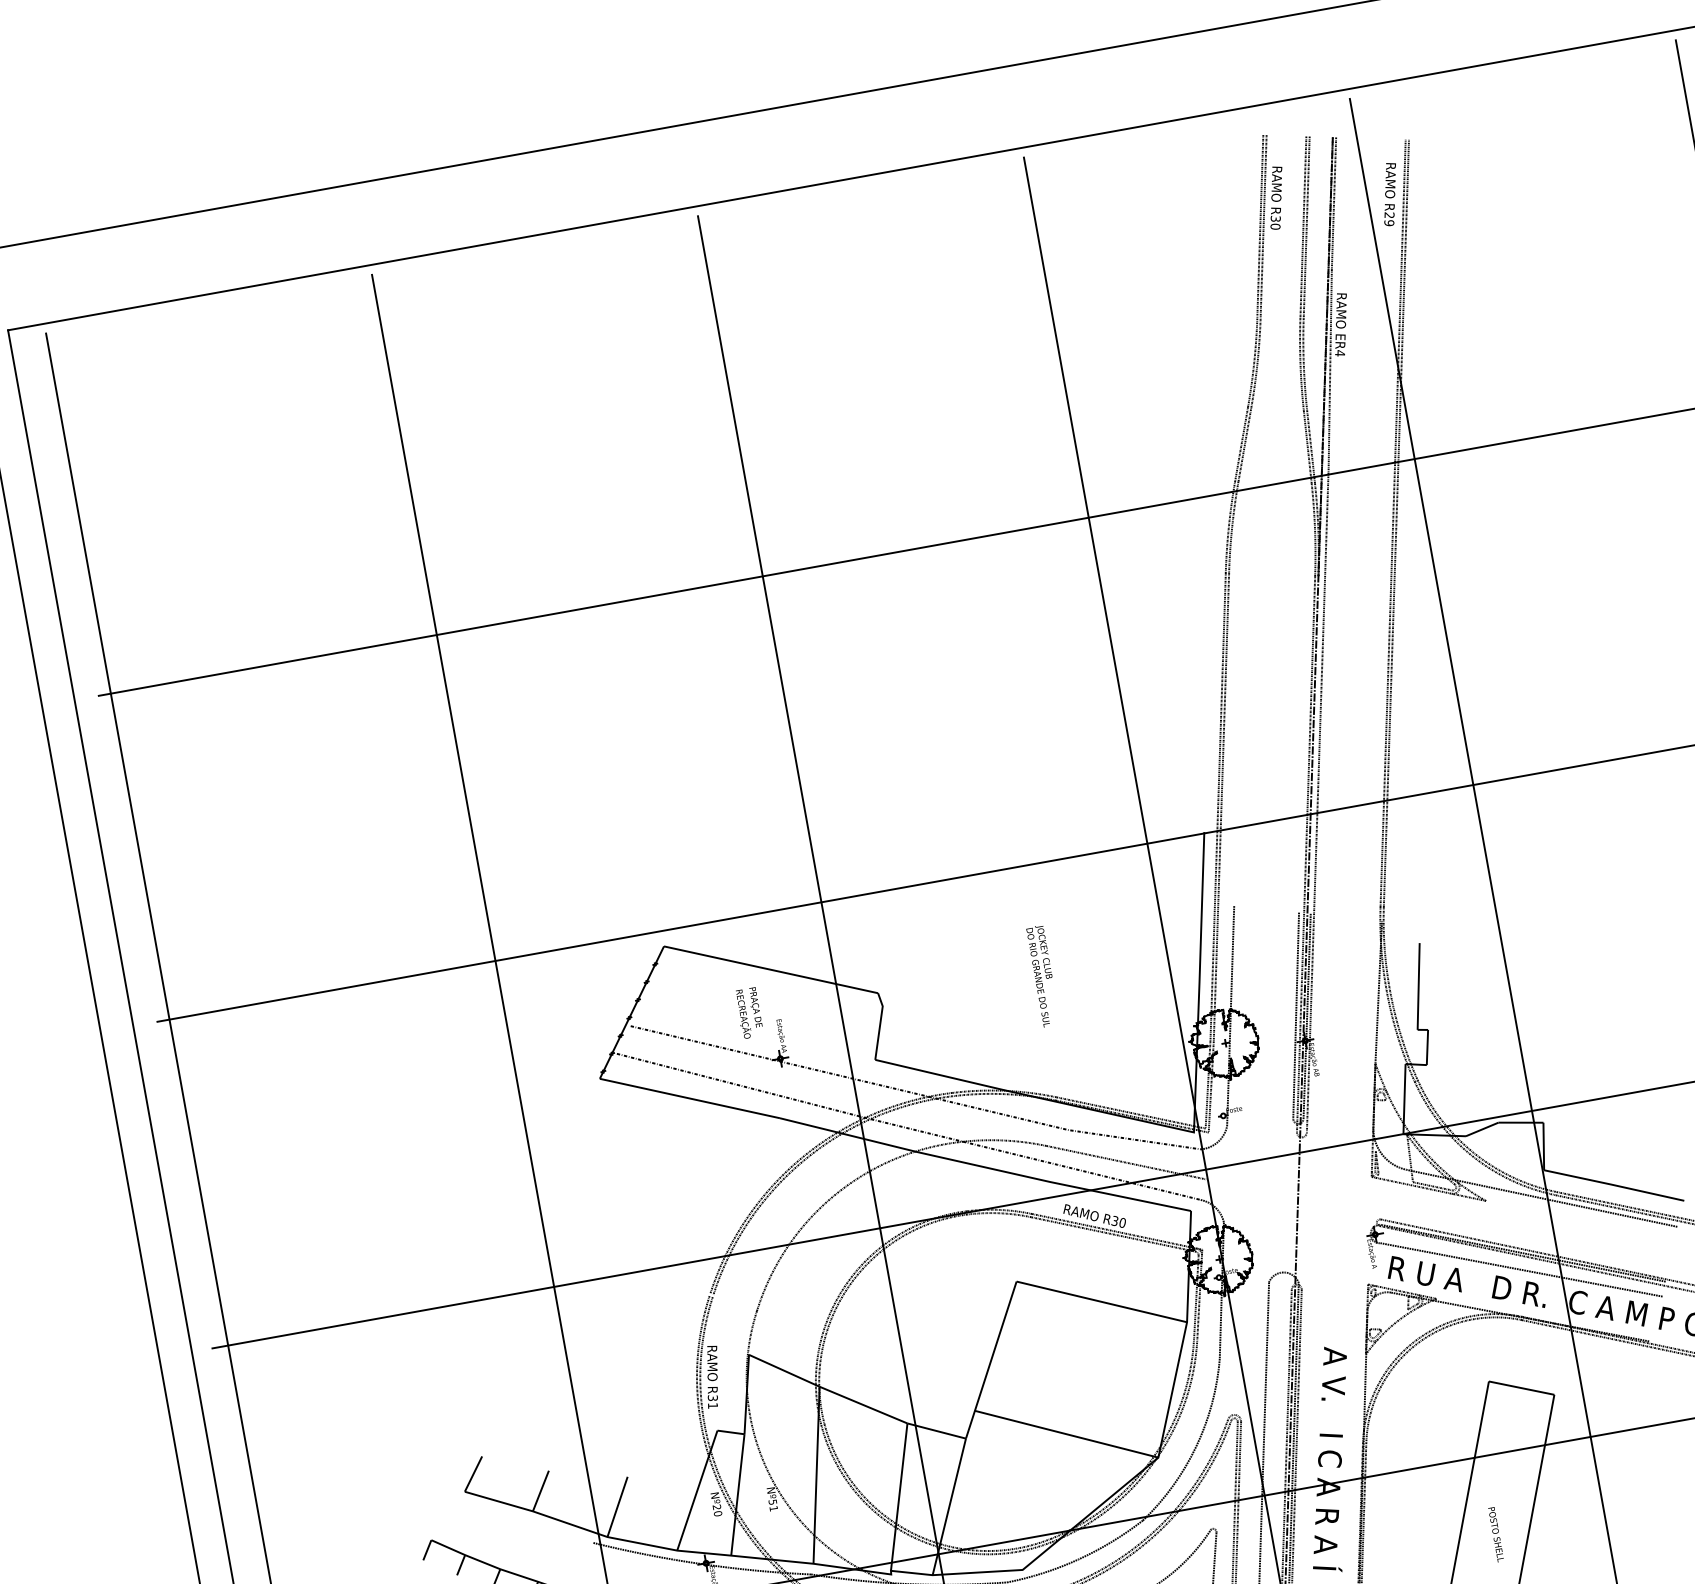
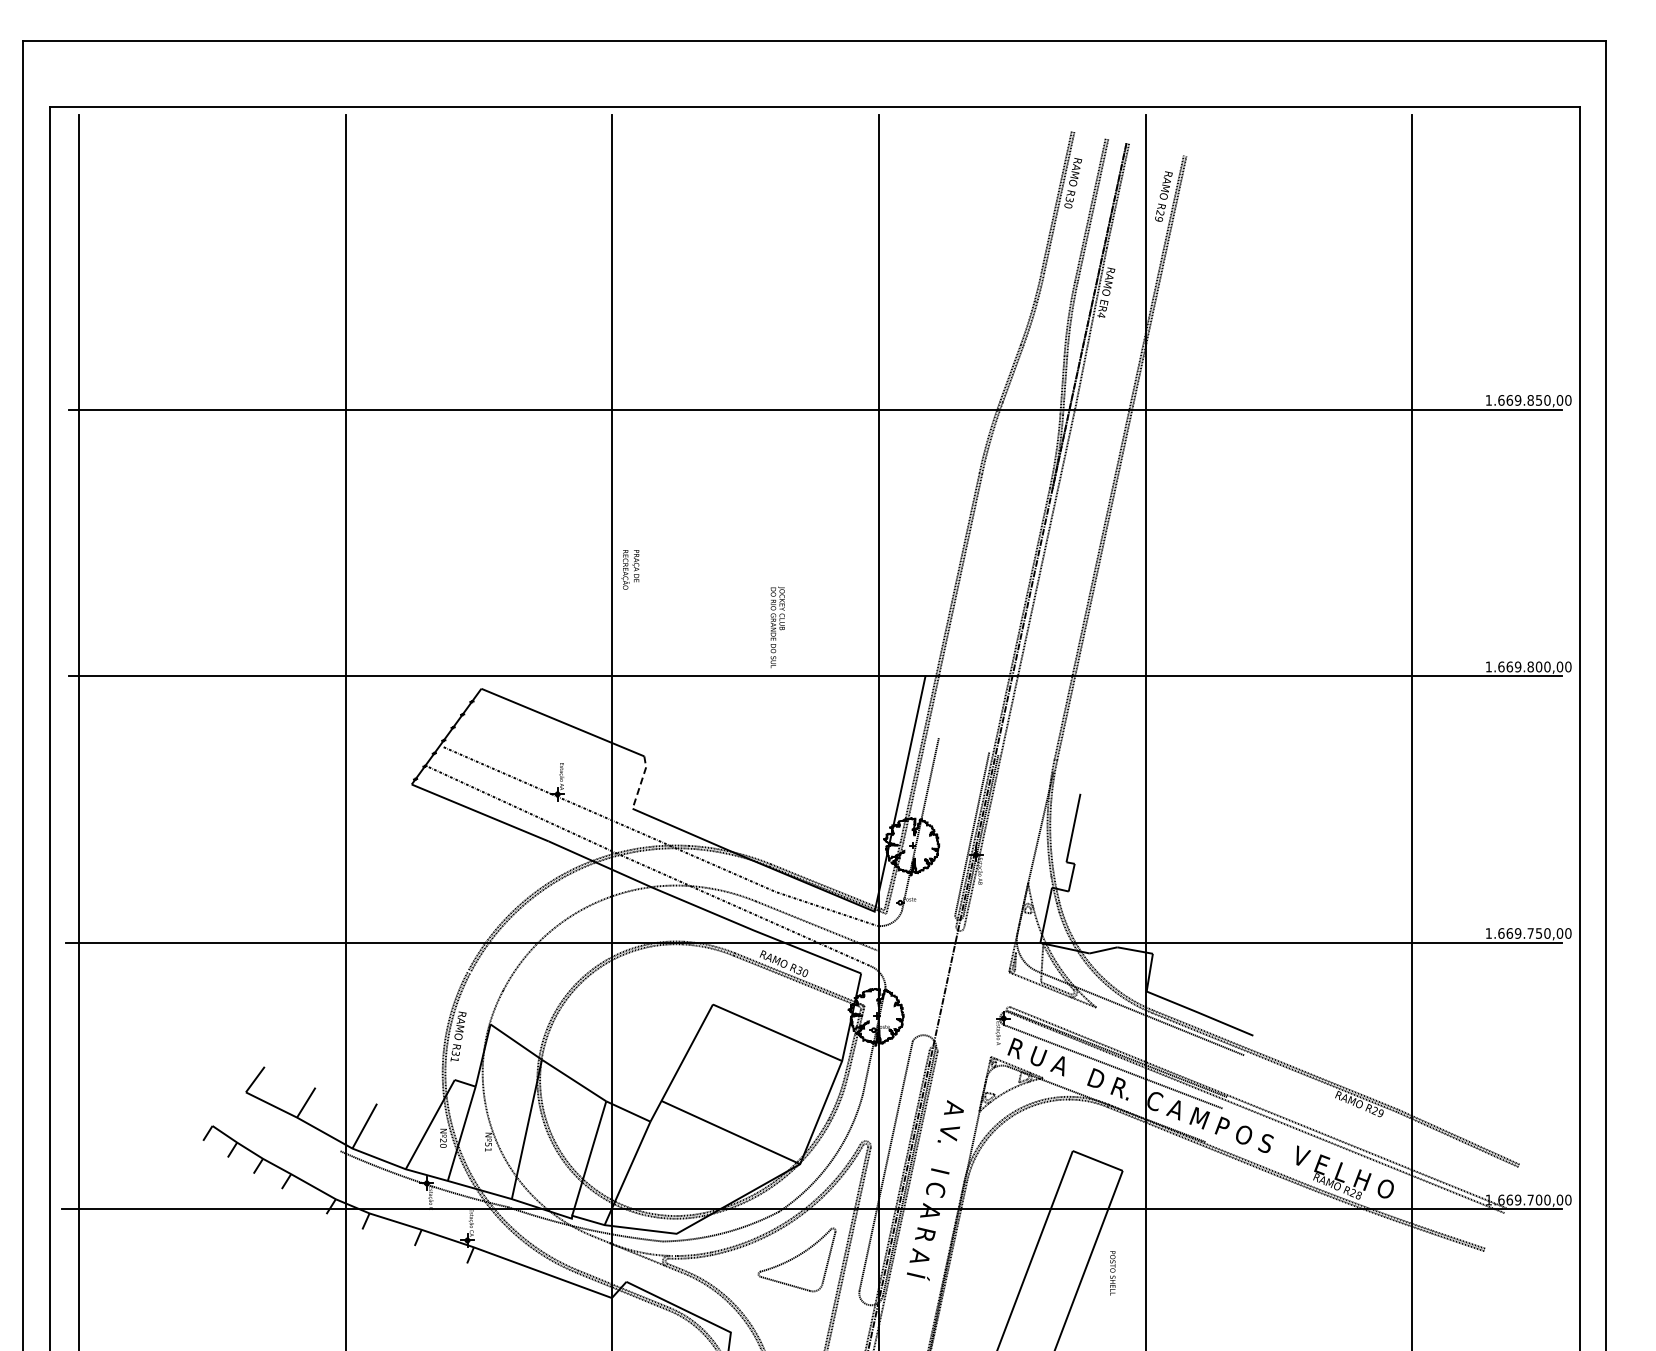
text: (1043, 976) -> (777, 627), moved
text: (749, 1012) -> (630, 569), moved
line: (880, 1025) -> (641, 782), solid -> dashed
text: (1495, 1534) -> (1112, 1273), moved

